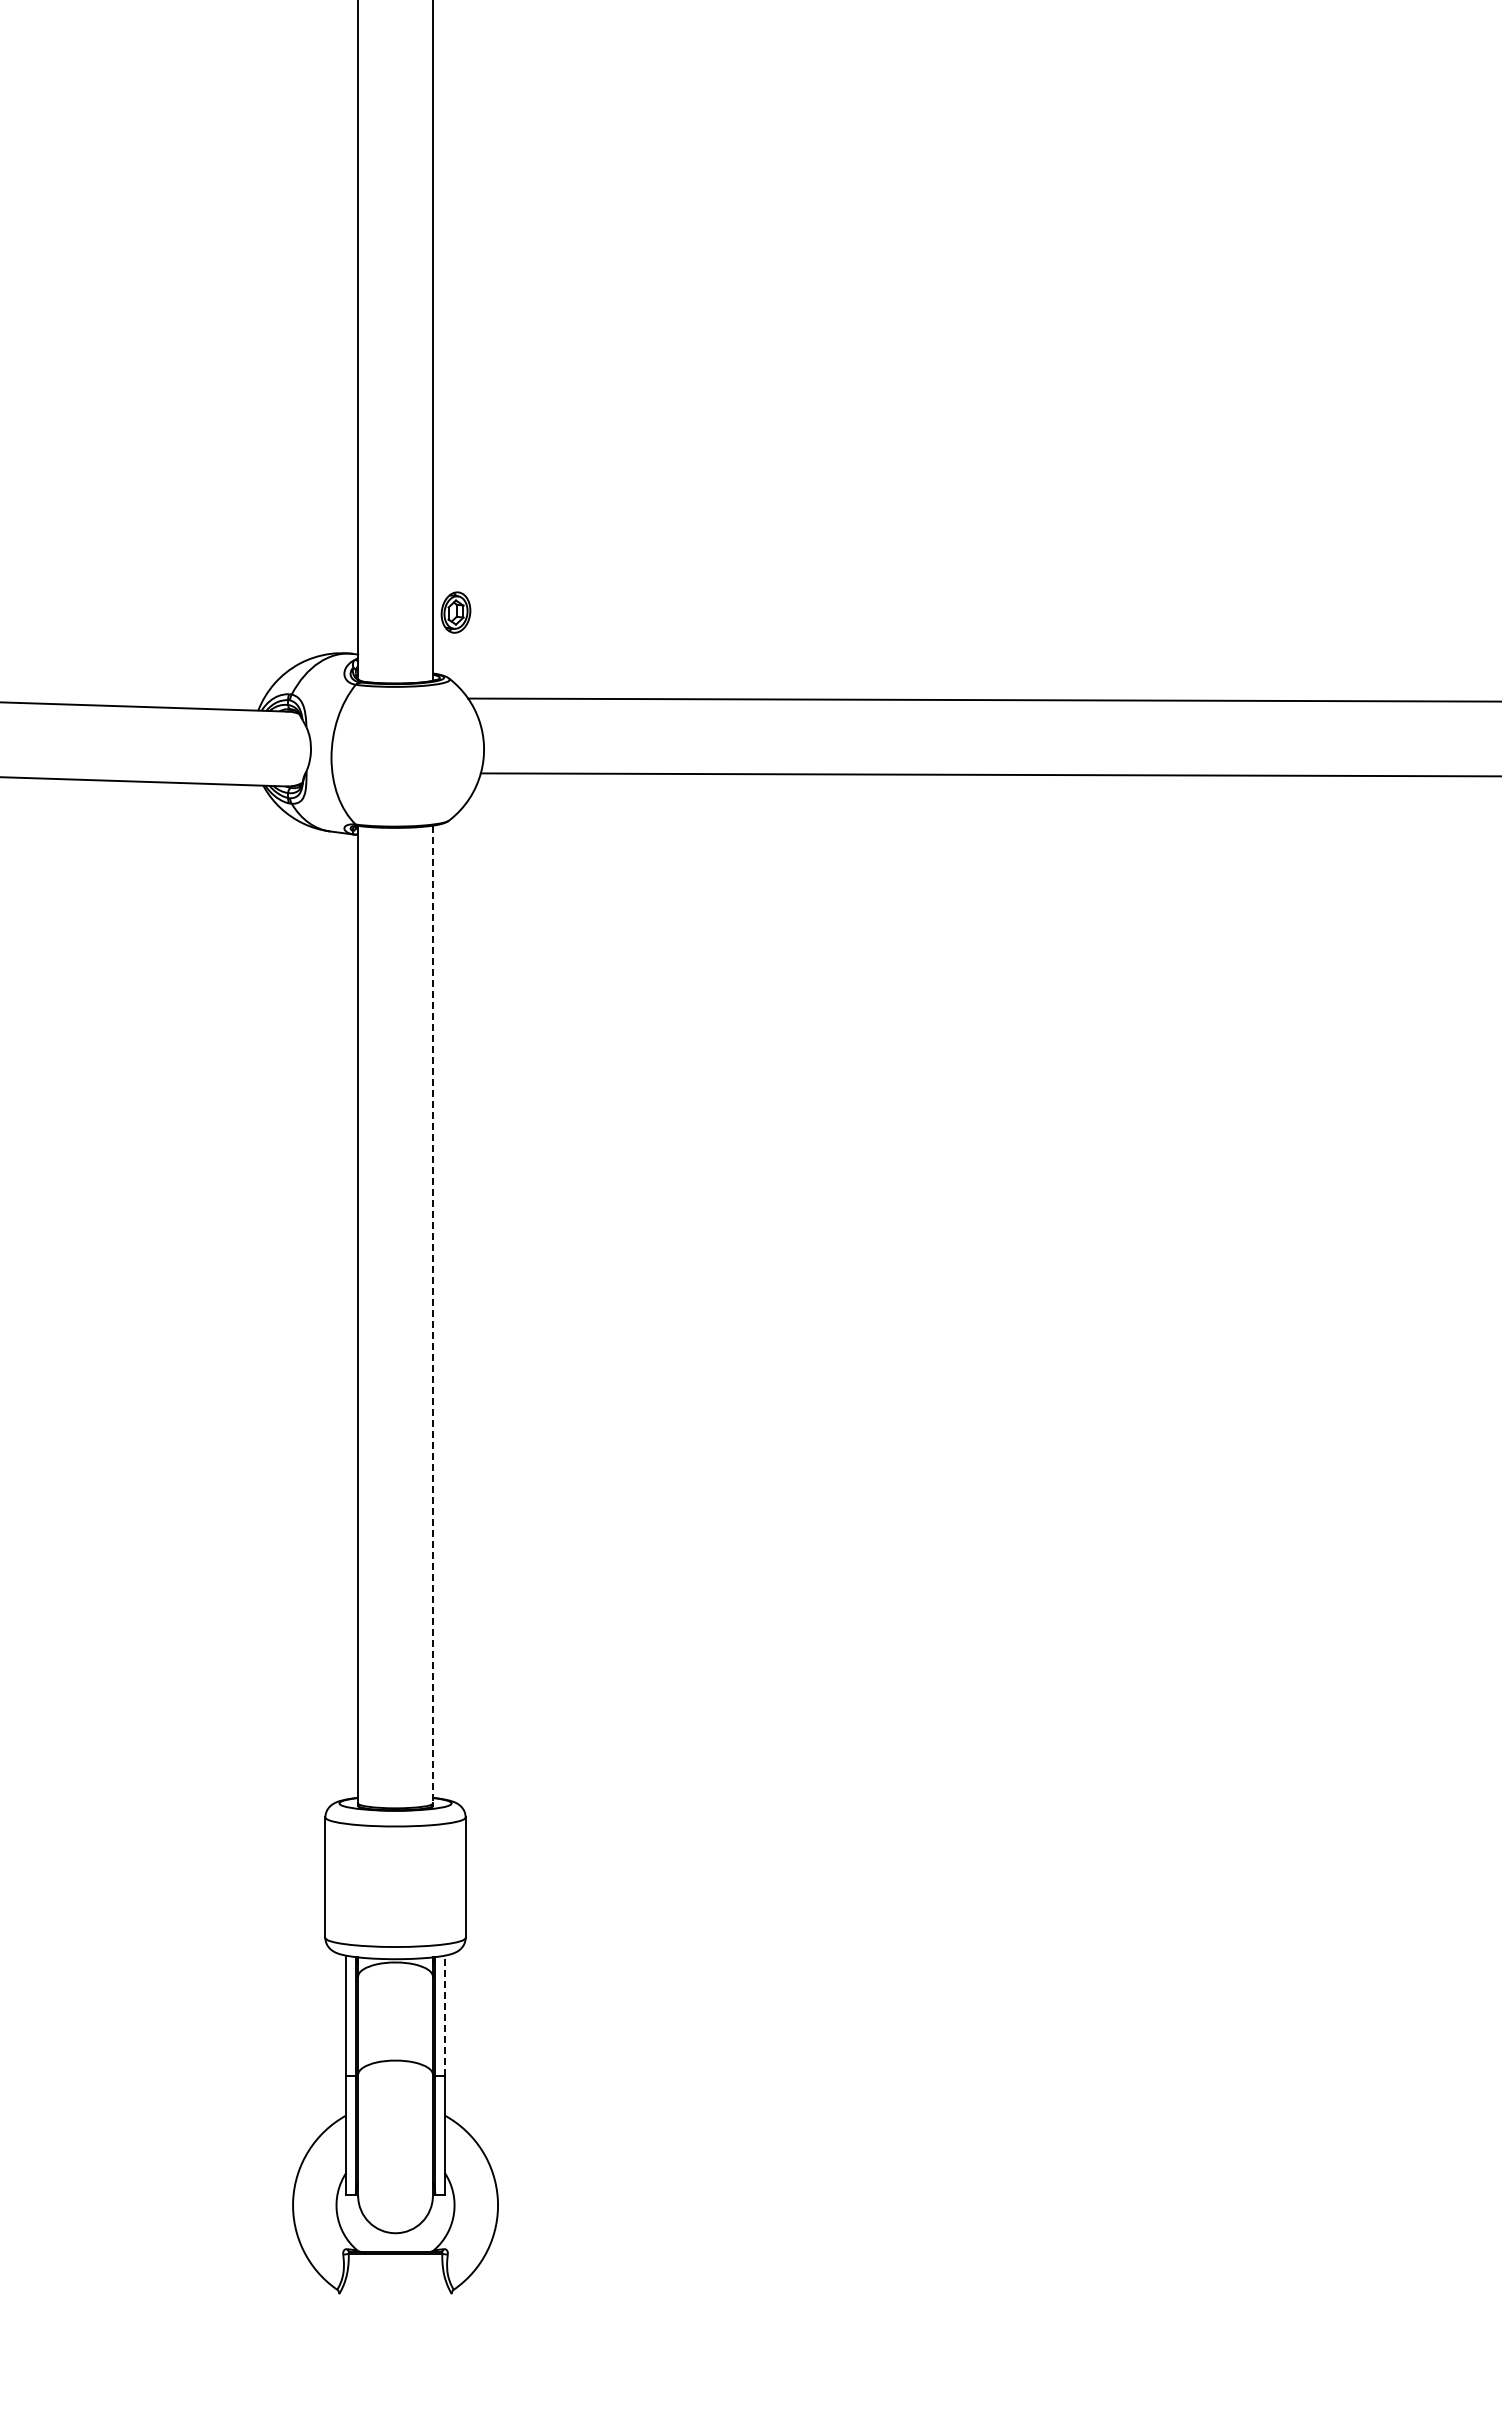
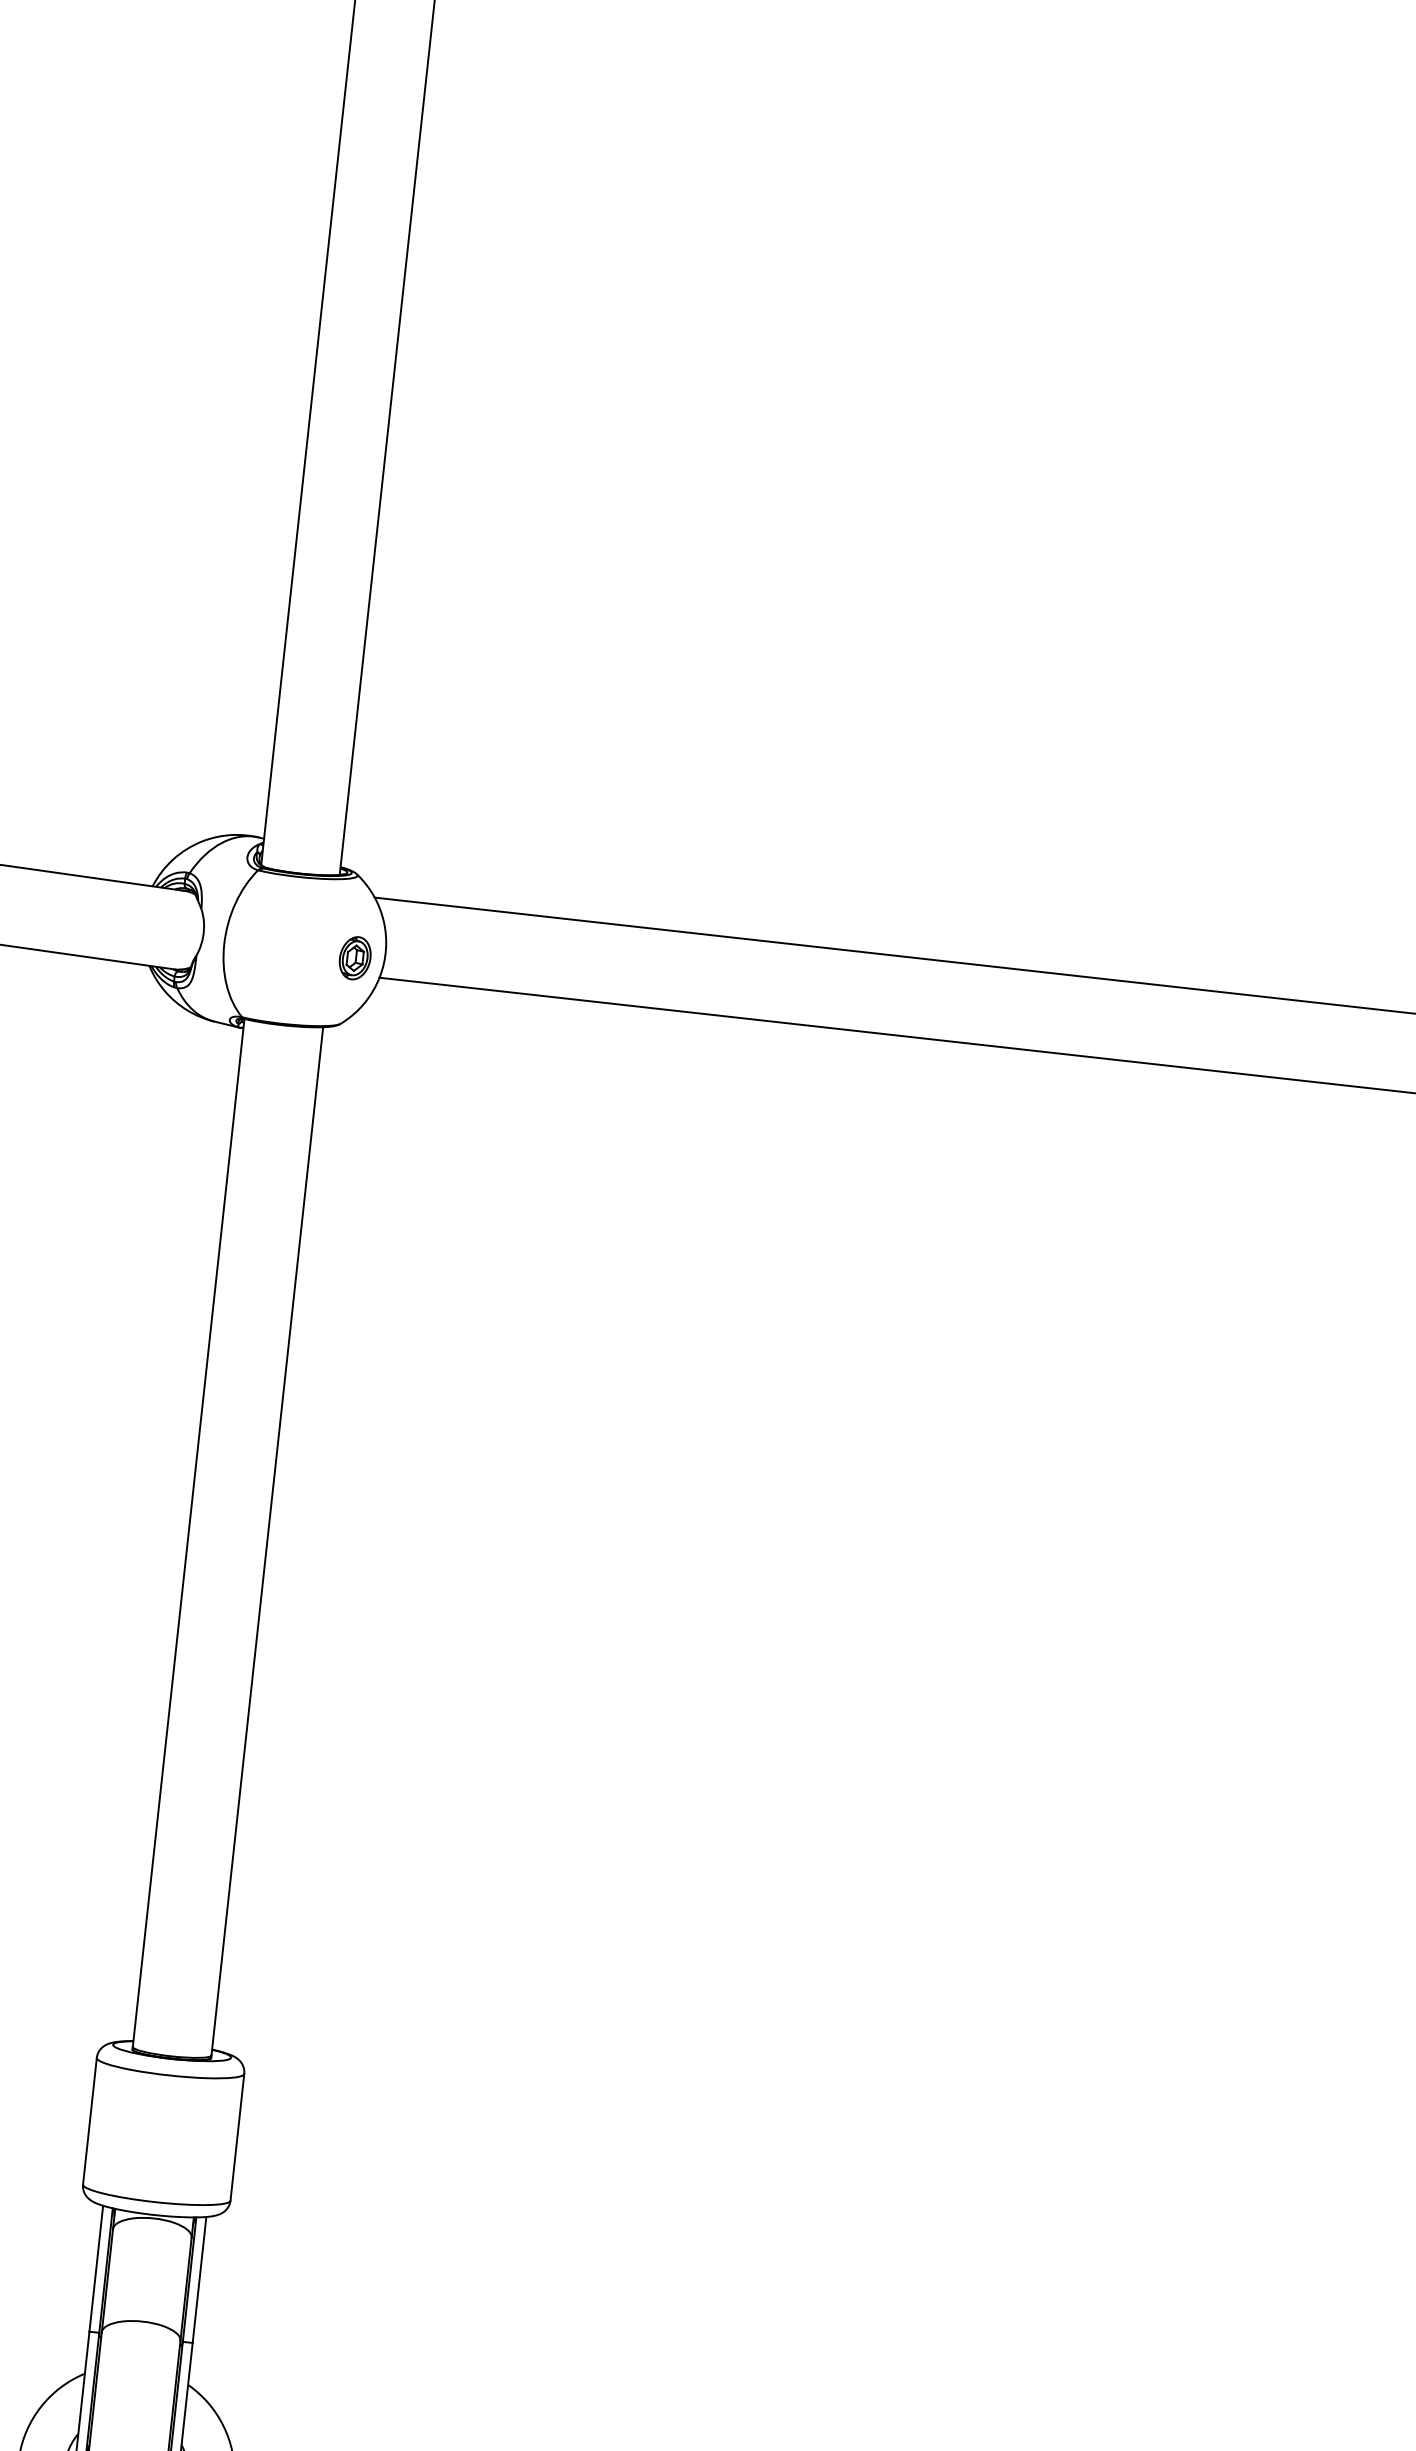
part: (455, 612) -> (354, 958), moved
line: (432, 1314) -> (266, 1541), dashed -> solid
line: (444, 2015) -> (199, 2279), dashed -> solid

